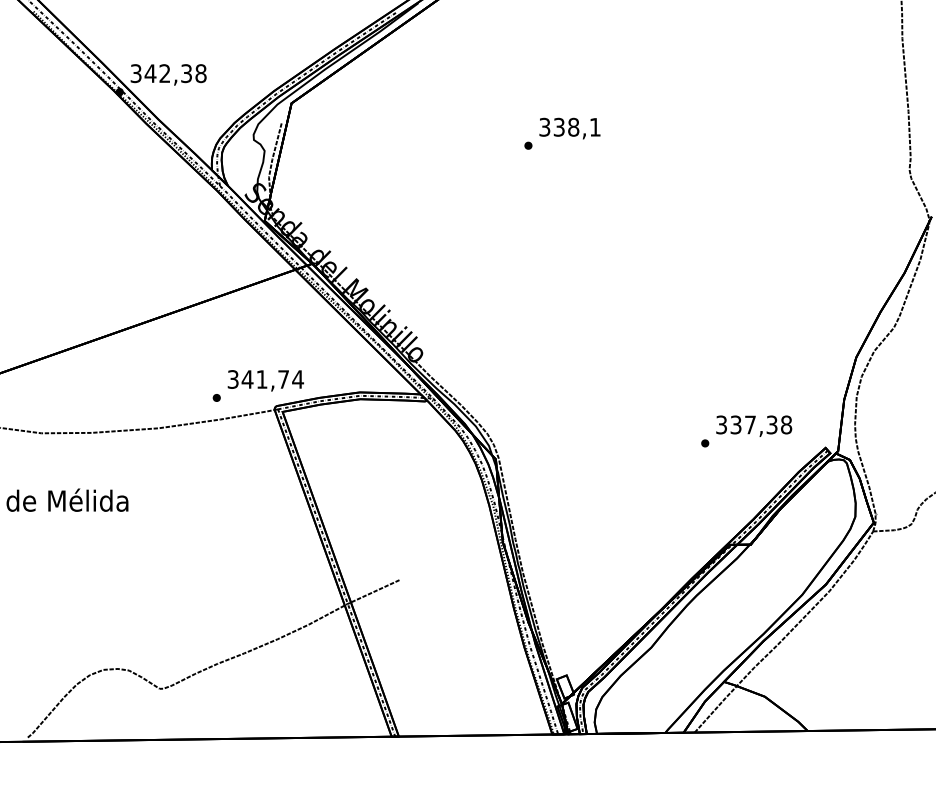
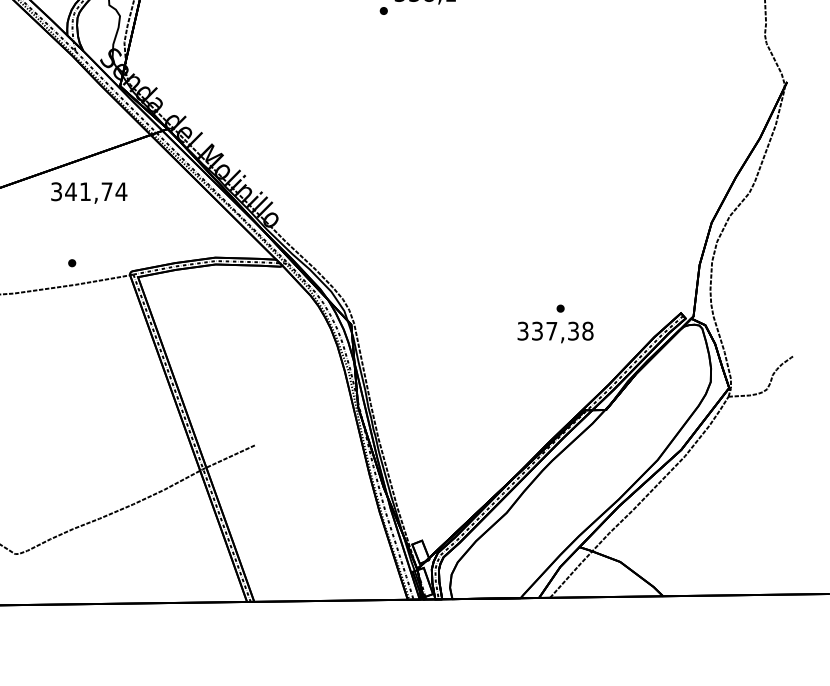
text: (265, 380) -> (88, 192), moved
text: (754, 425) -> (555, 331), moved

